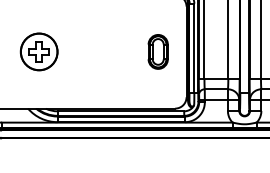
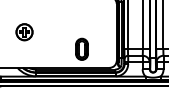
part: (39, 50) -> (24, 31), size x0.7
part: (157, 50) -> (81, 48), moved

